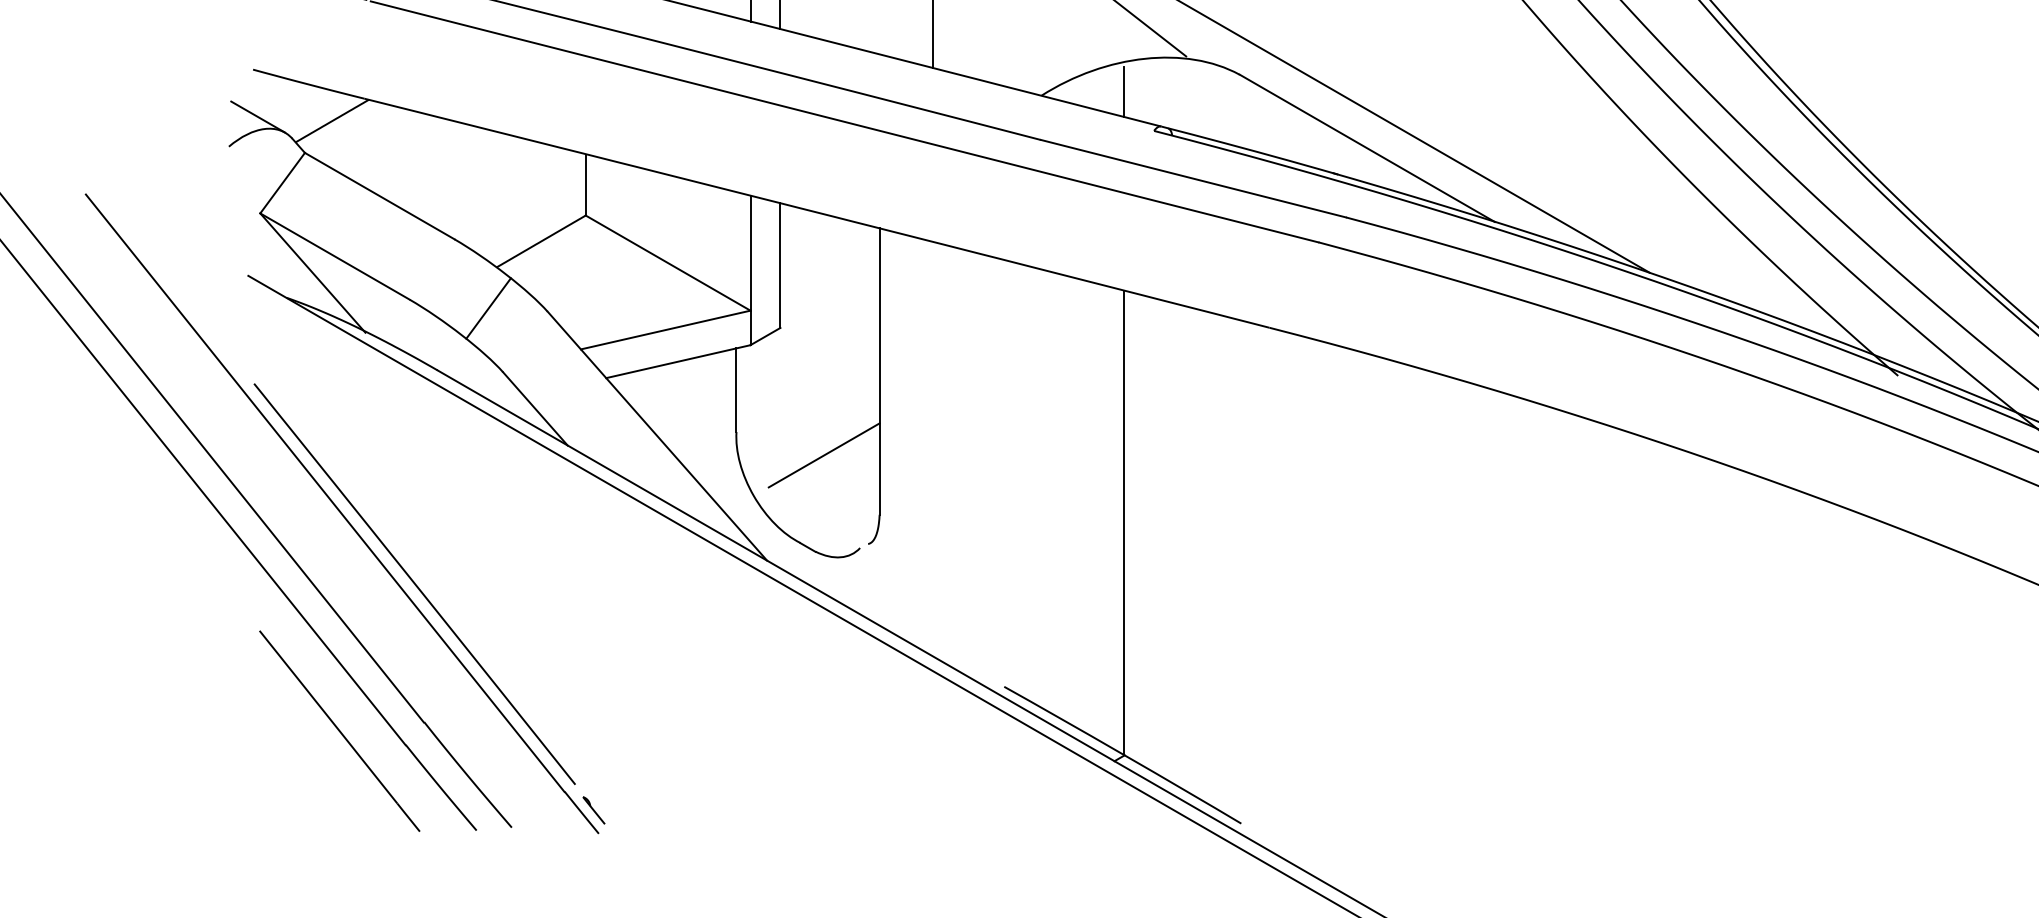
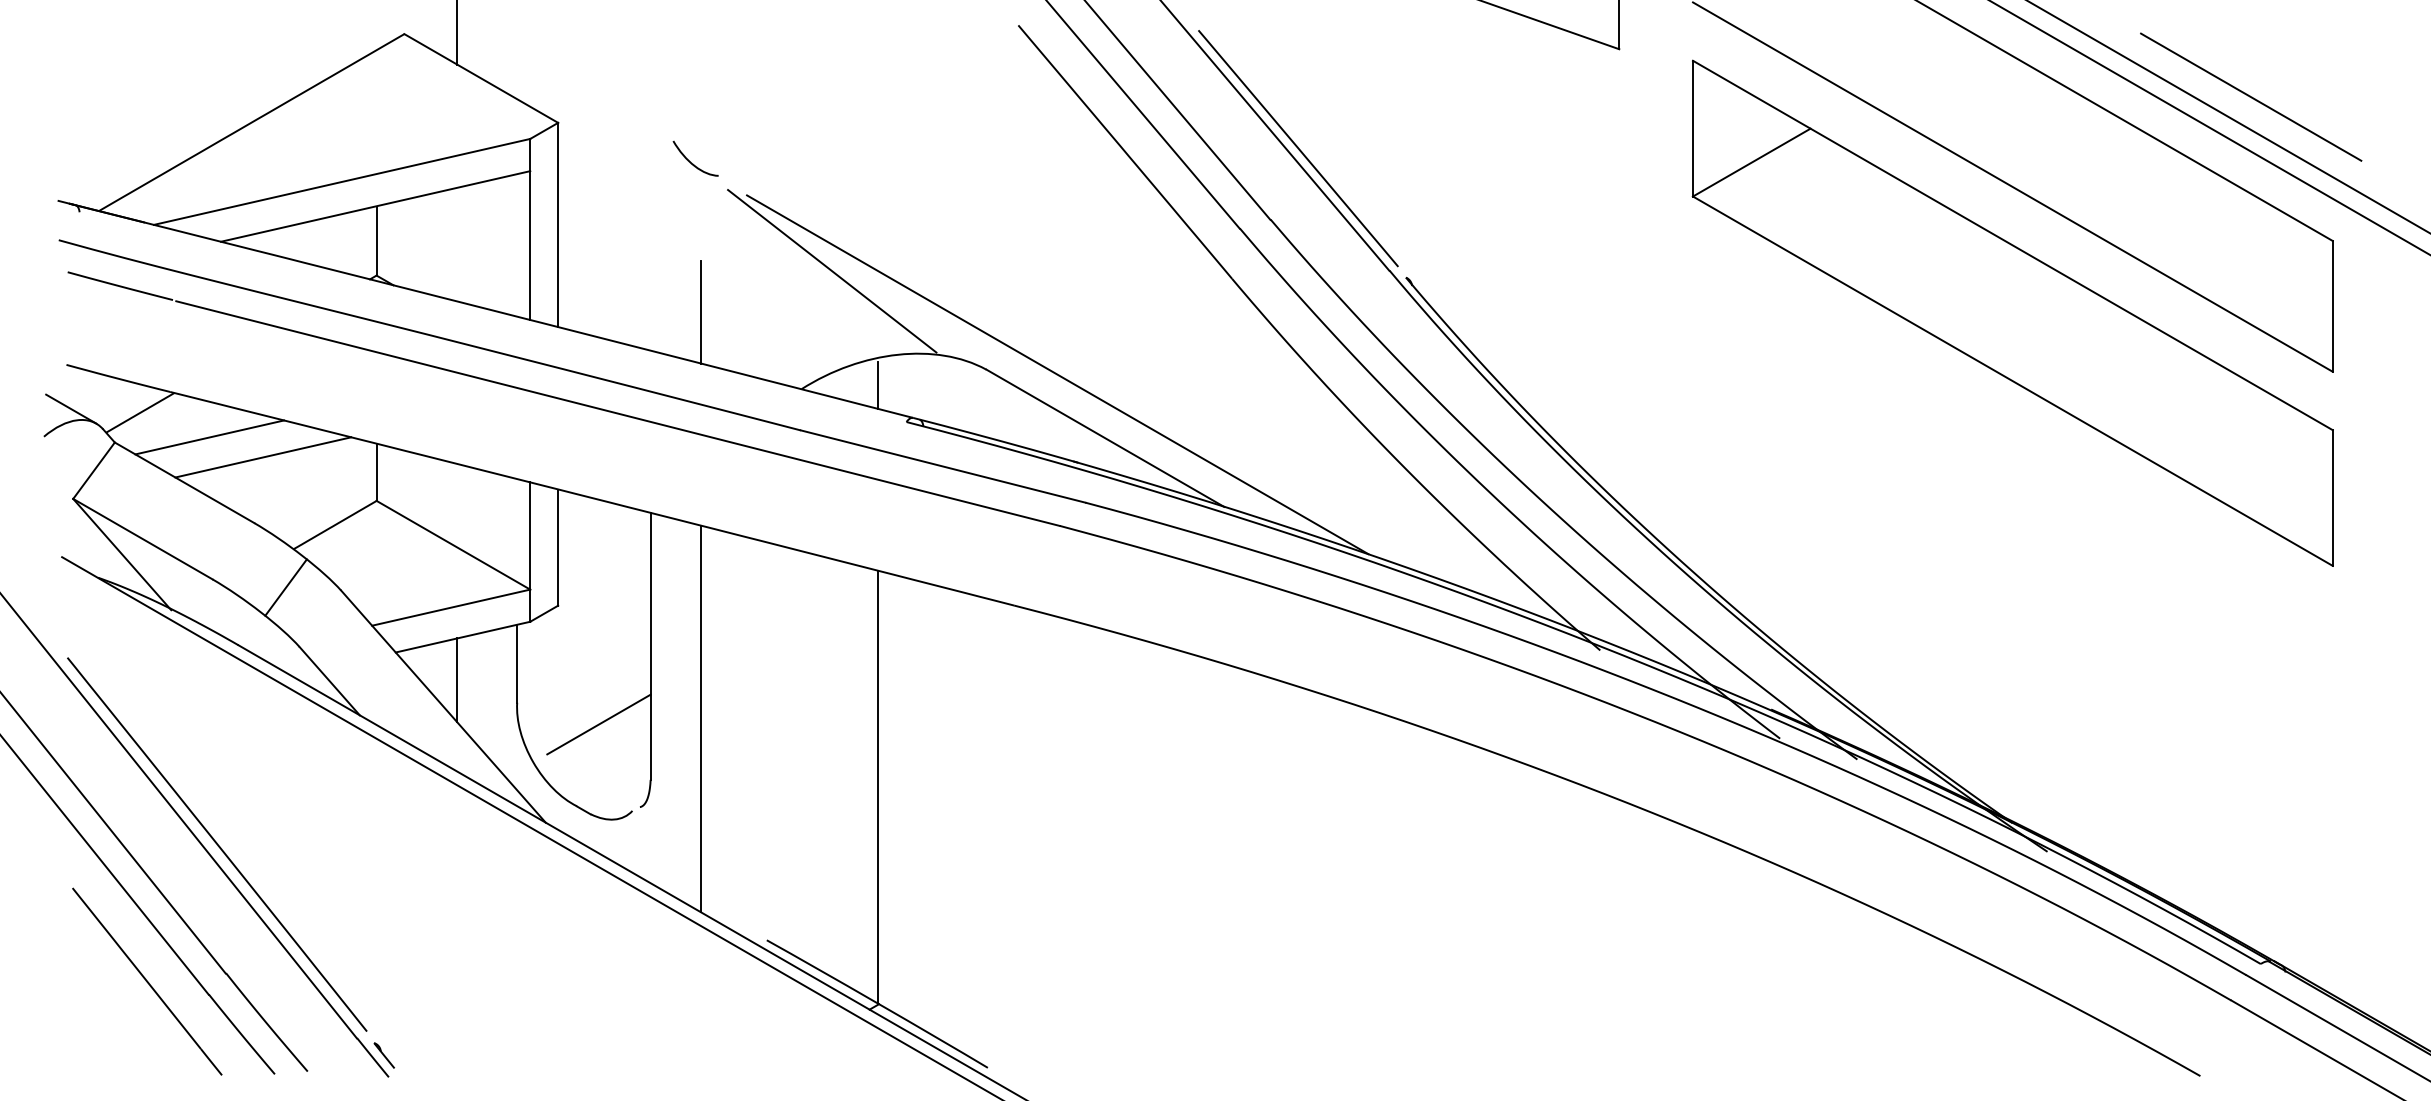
line: (406, 147) -> (209, 437), added
line: (464, 168) -> (263, 457), added
line: (672, 408) -> (457, 680), added
line: (933, 448) -> (700, 718), added

